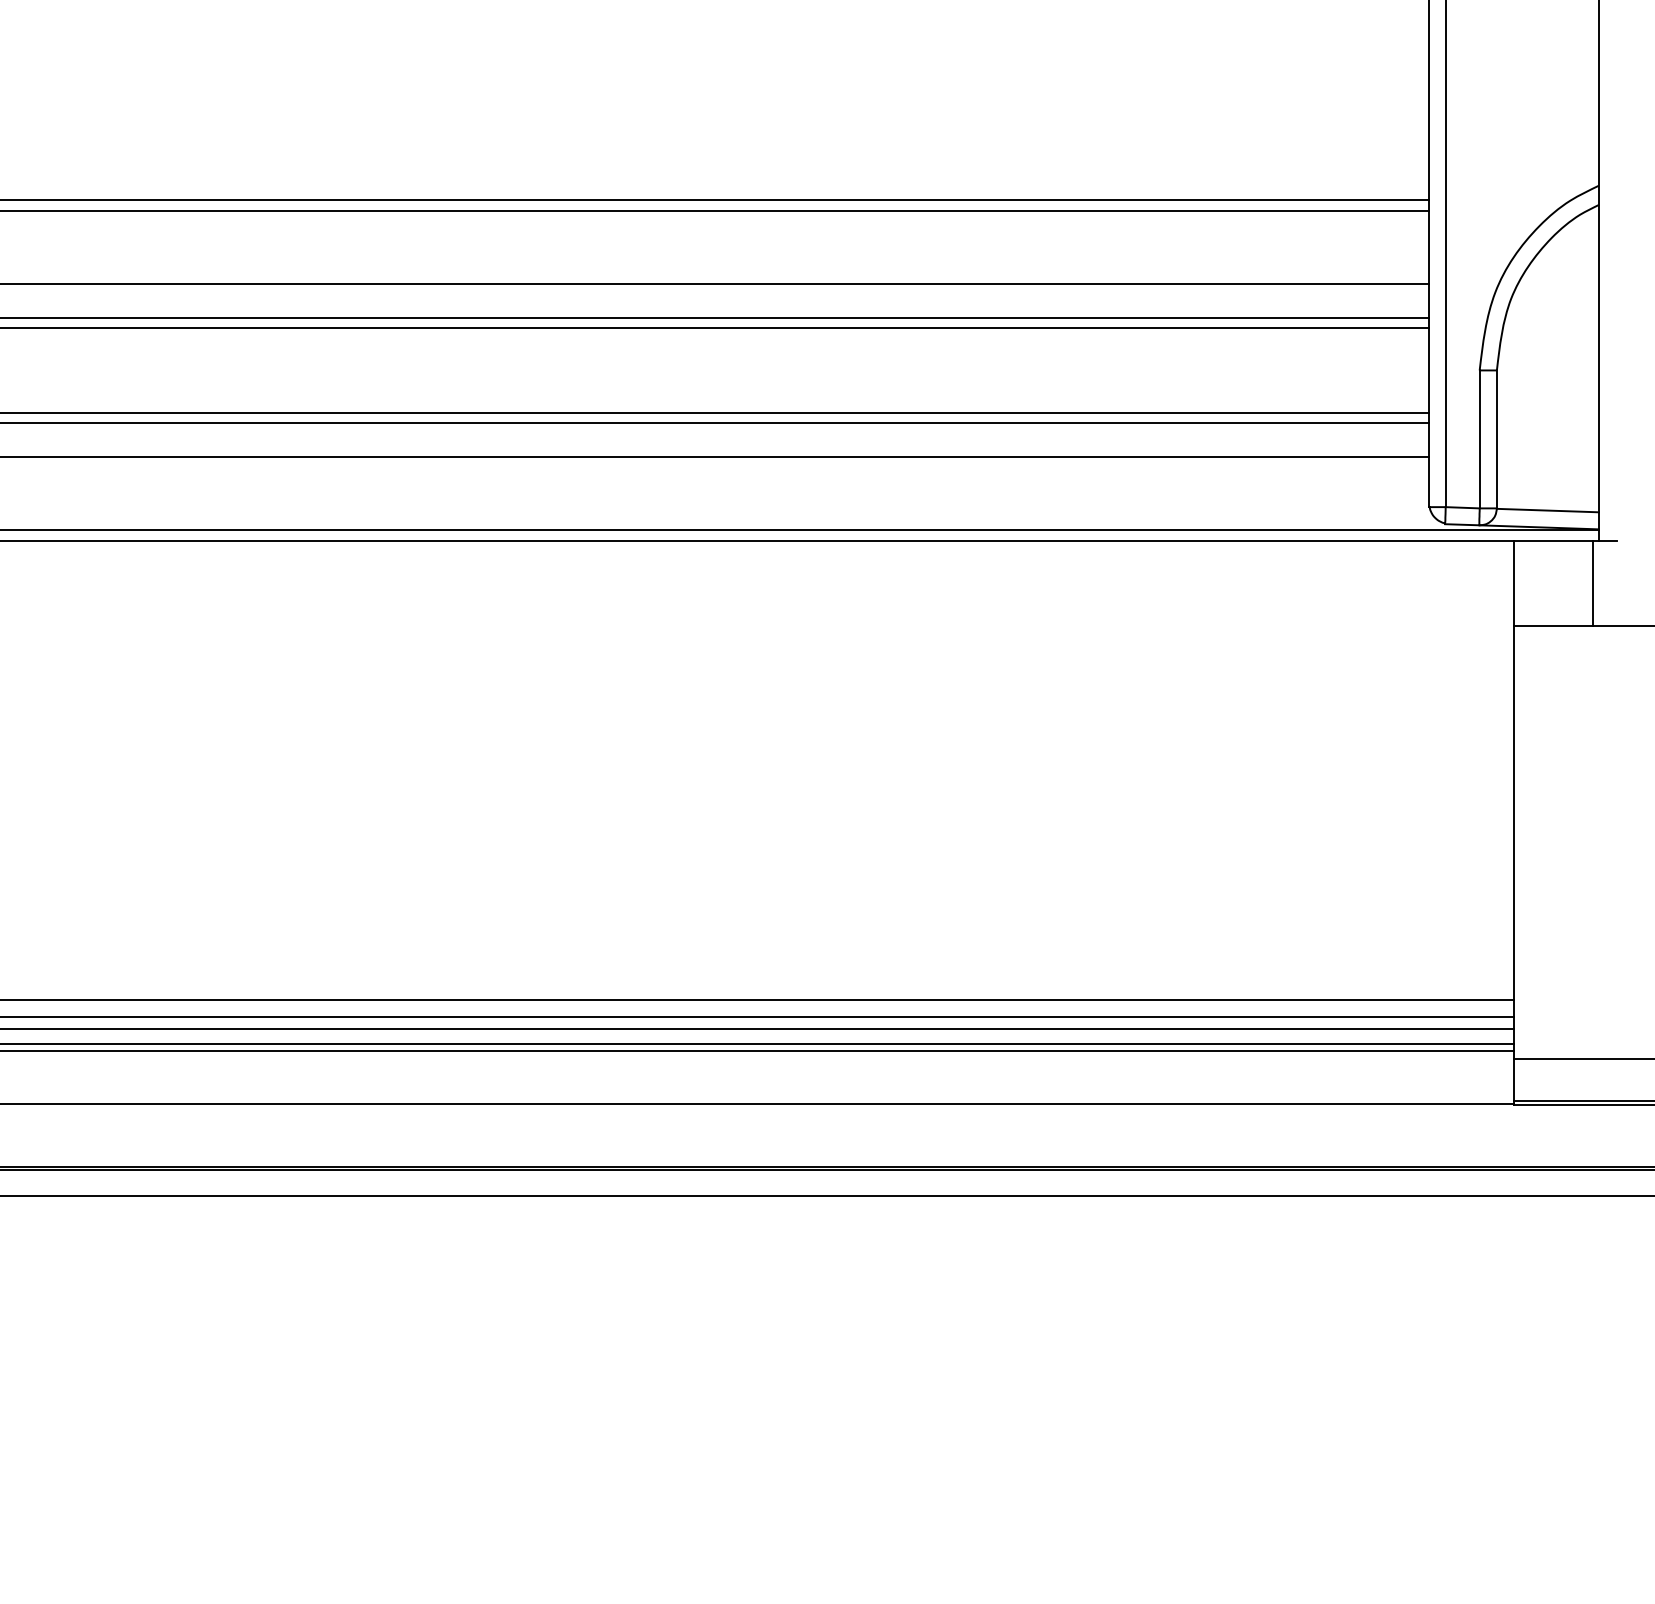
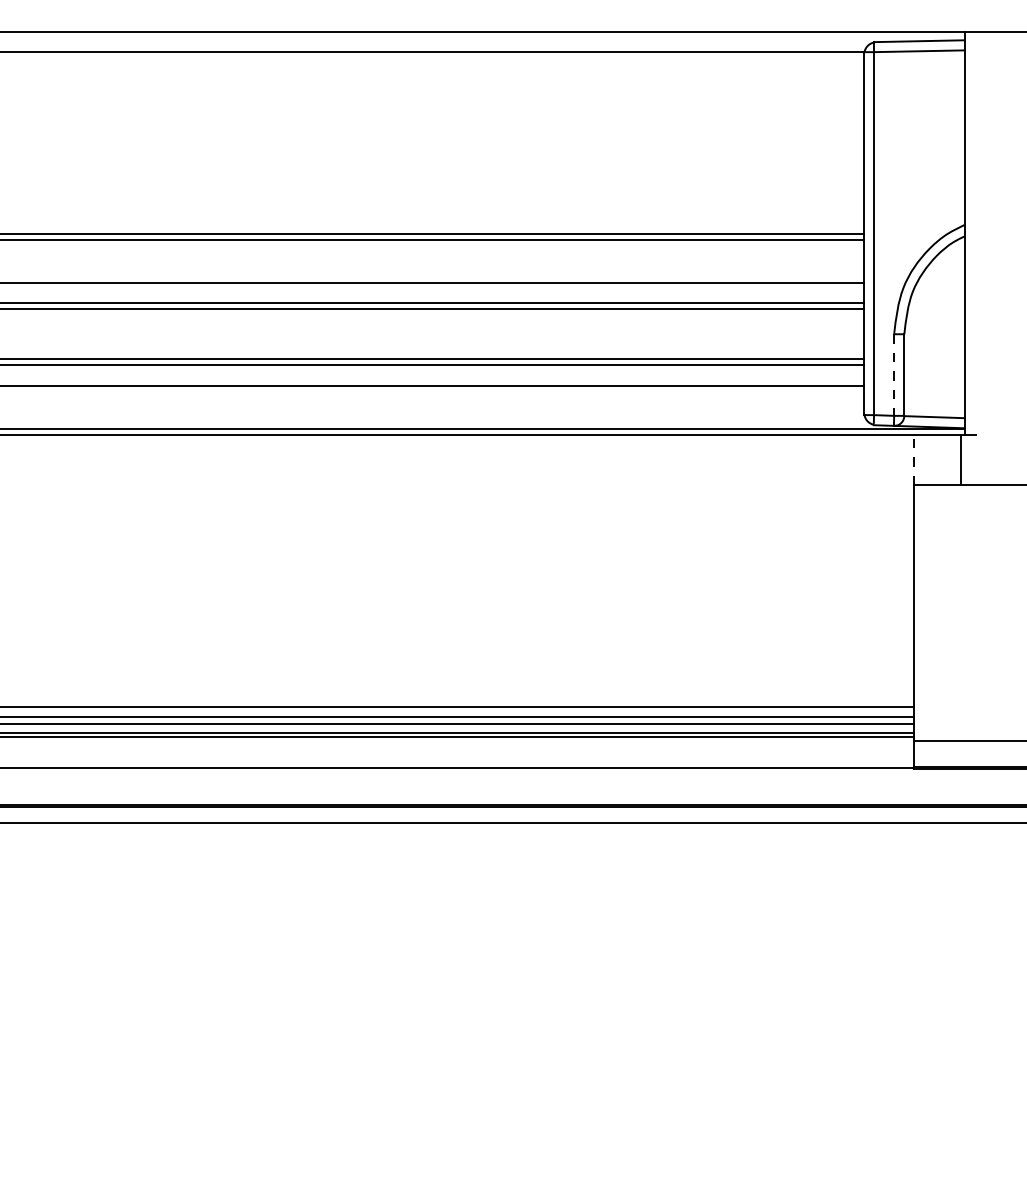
line: (1480, 440) -> (894, 375), solid -> dashed
line: (1514, 582) -> (914, 459), solid -> dashed

